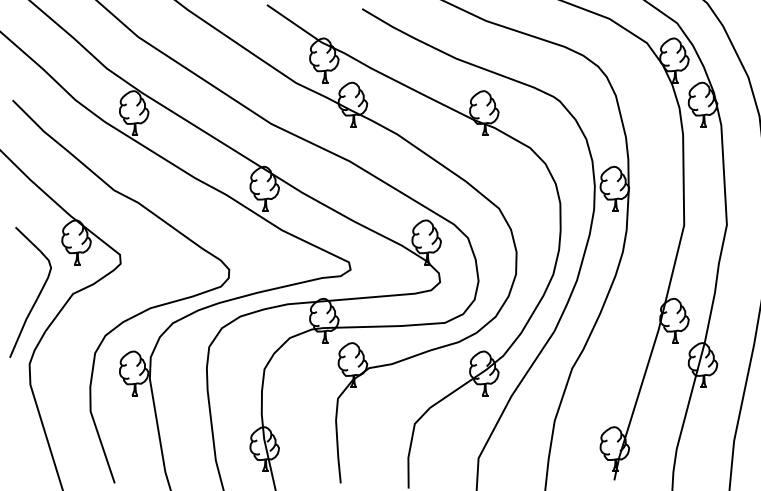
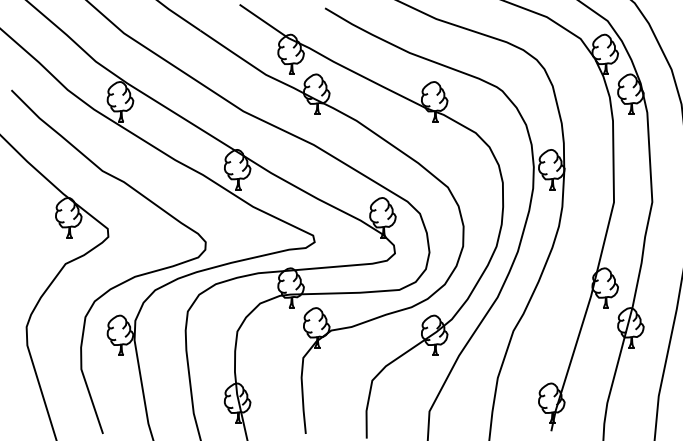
curve: (38, 294) -> (34, 264), removed

